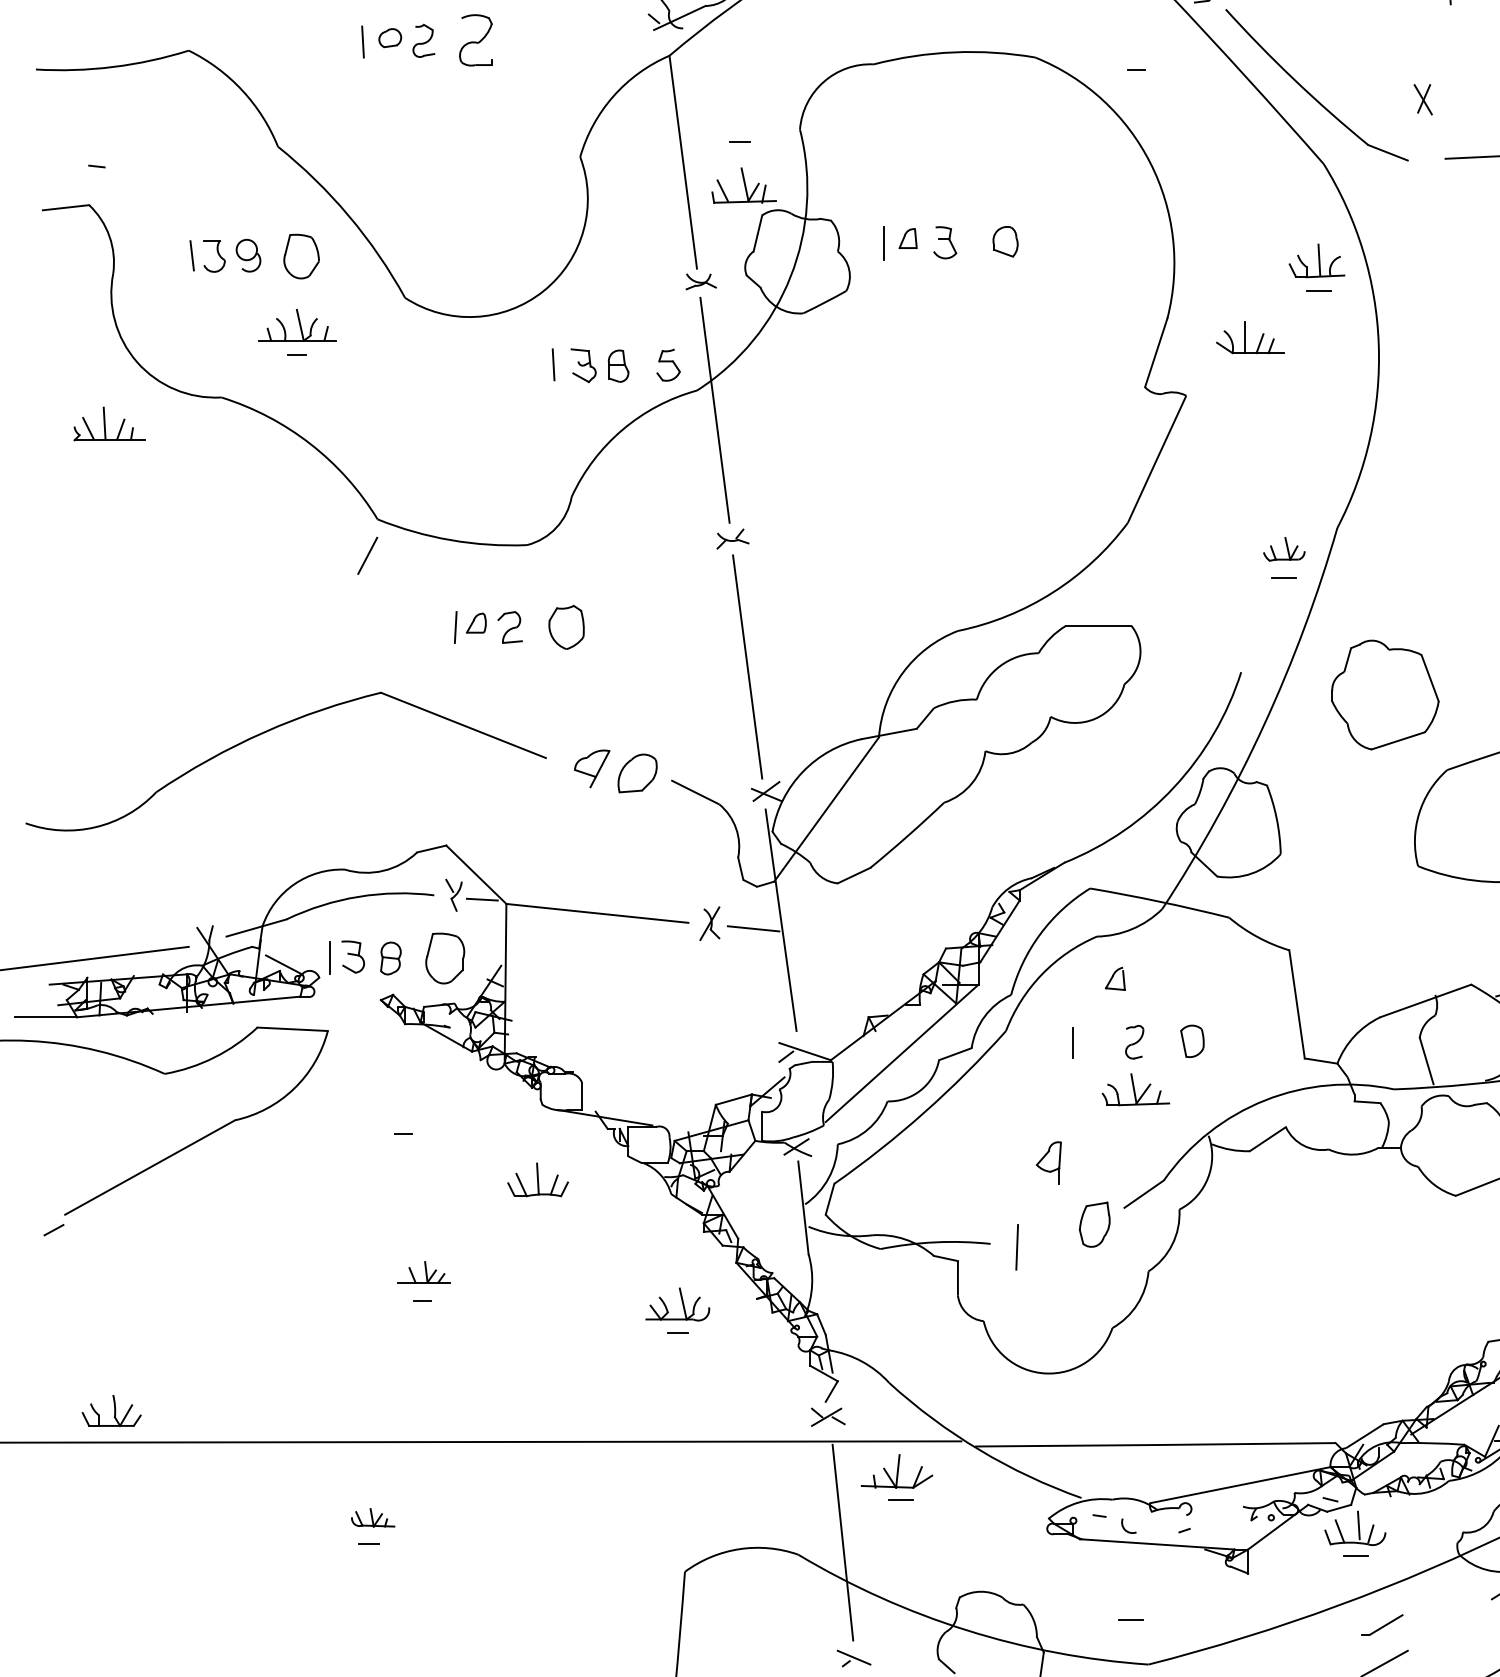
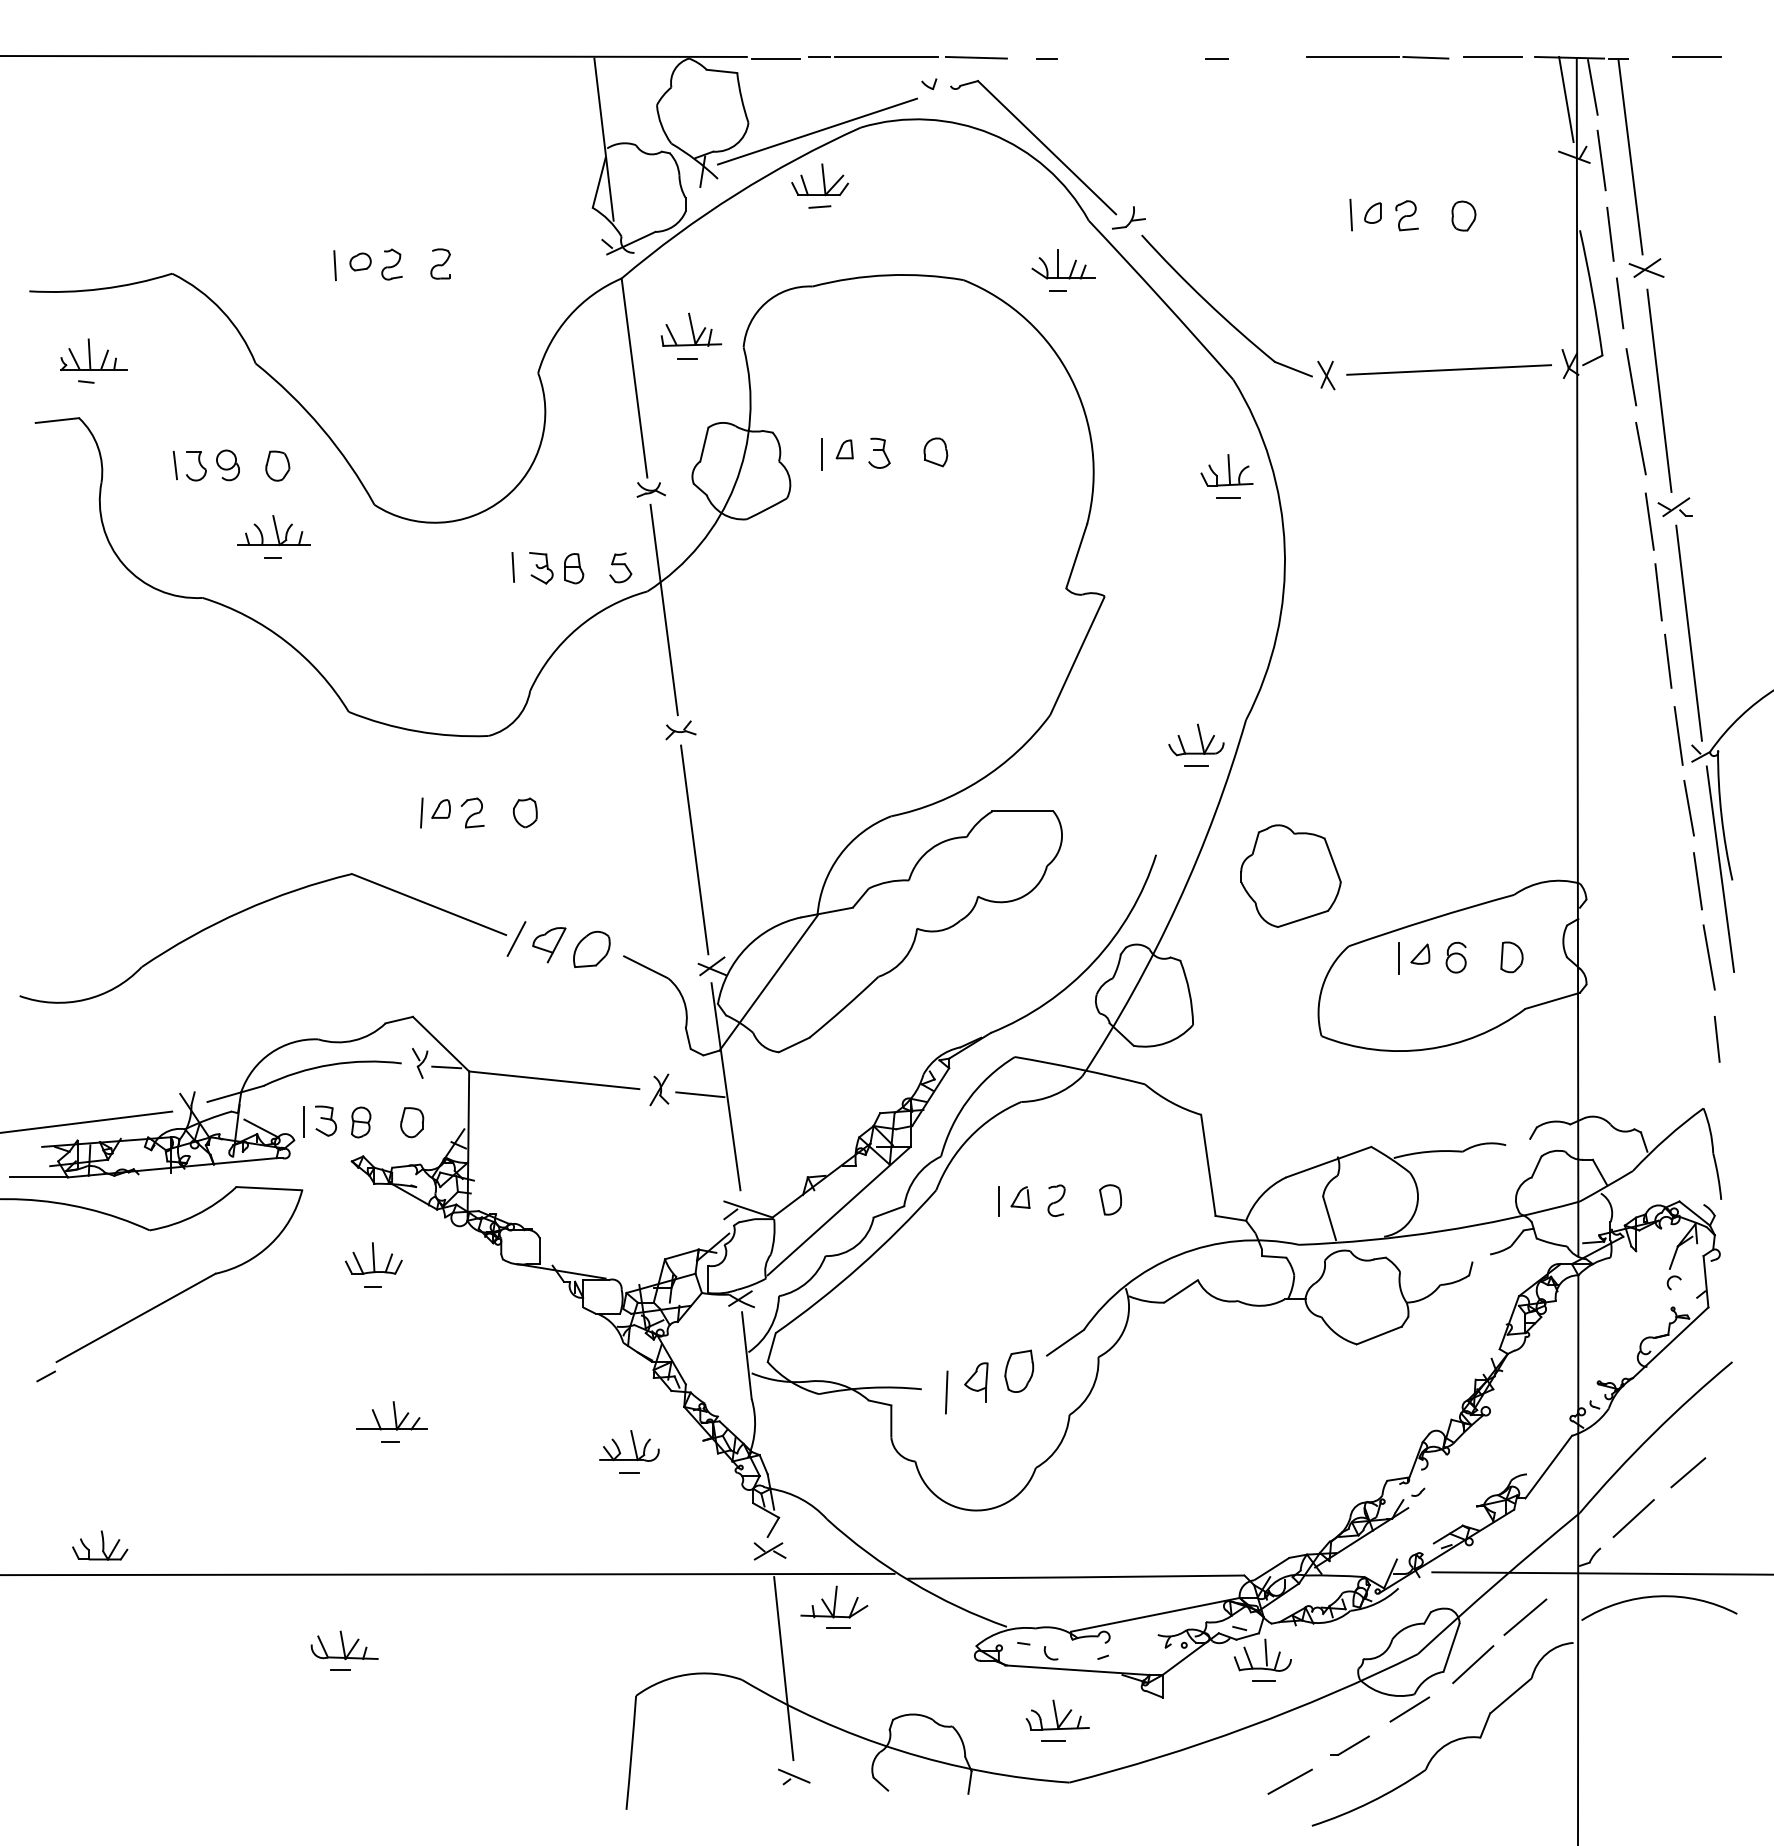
part: (475, 39) -> (440, 263), size x0.62
part: (1423, 99) -> (1326, 375), moved
part: (744, 185) -> (691, 329), moved
part: (301, 255) -> (277, 465), size x0.71
part: (1250, 338) -> (1063, 264), moved
part: (108, 423) -> (93, 354), moved
part: (1284, 548) -> (1196, 739), size x1.43
line: (367, 555) -> (516, 938), moved
part: (565, 626) -> (524, 812), size x0.71
part: (445, 958) -> (412, 1122), size x0.62
part: (1115, 978) -> (1020, 1197), moved
part: (1135, 1089) -> (1057, 1714), moved
part: (1049, 1162) -> (976, 1382), moved
part: (537, 1179) -> (373, 1258), moved
part: (423, 1271) -> (391, 1415), size x1.43
part: (373, 1517) -> (344, 1645), size x1.67
part: (1381, 1624) -> (1349, 1745), moved

